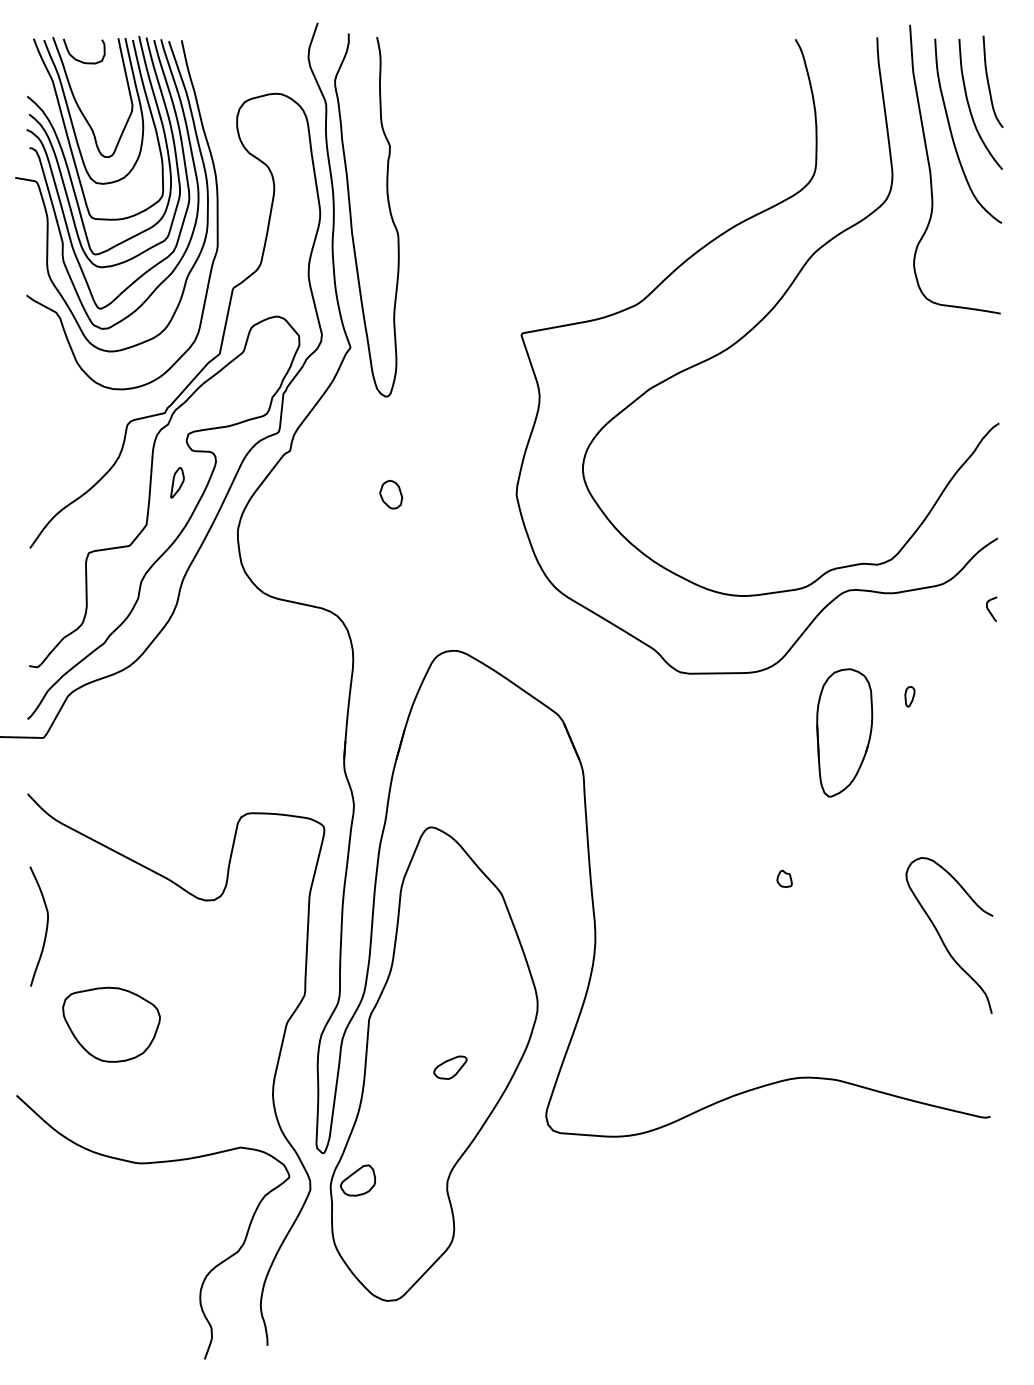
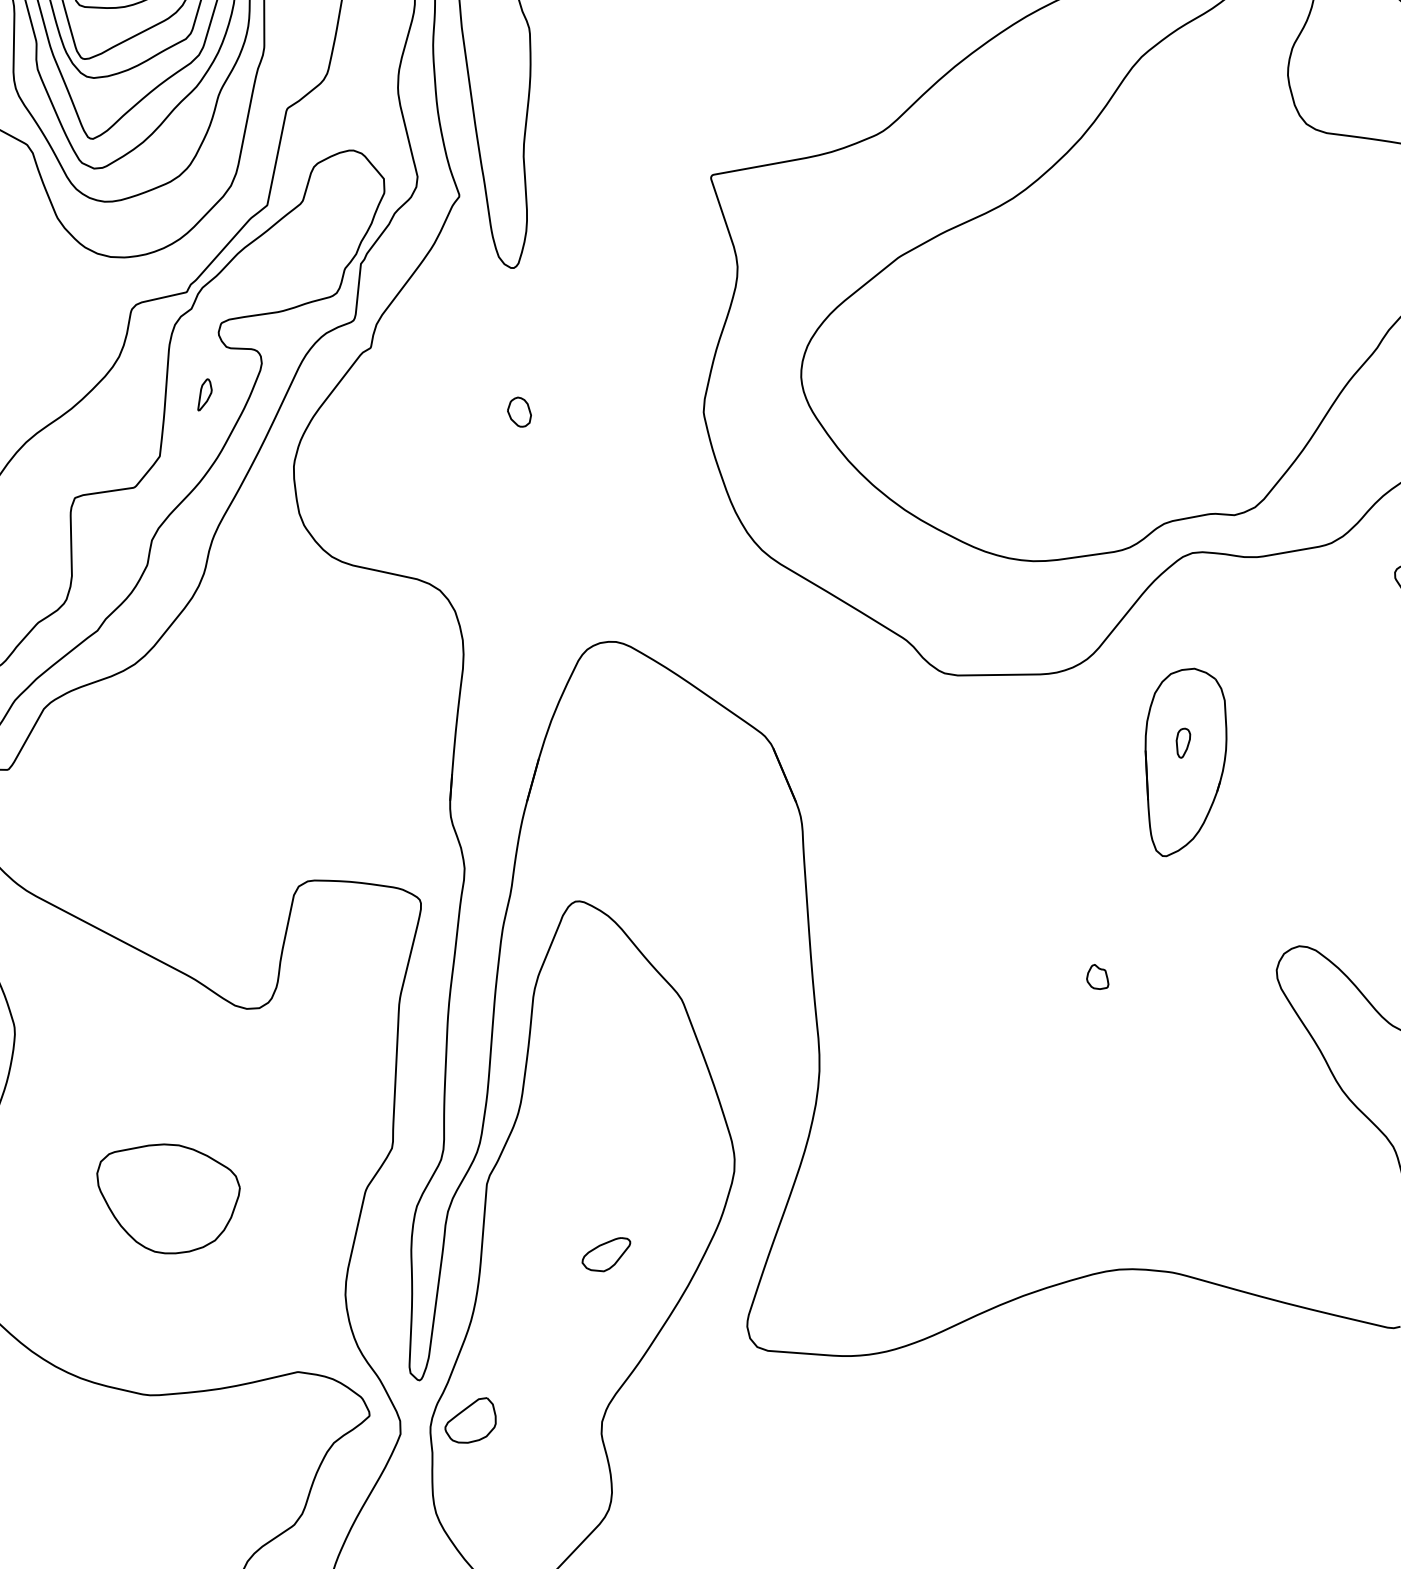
part: (176, 482) -> (203, 394), size x0.71
part: (391, 494) -> (519, 411), size x0.71
part: (909, 696) -> (1182, 742), moved
part: (111, 1024) -> (168, 1198), moved

